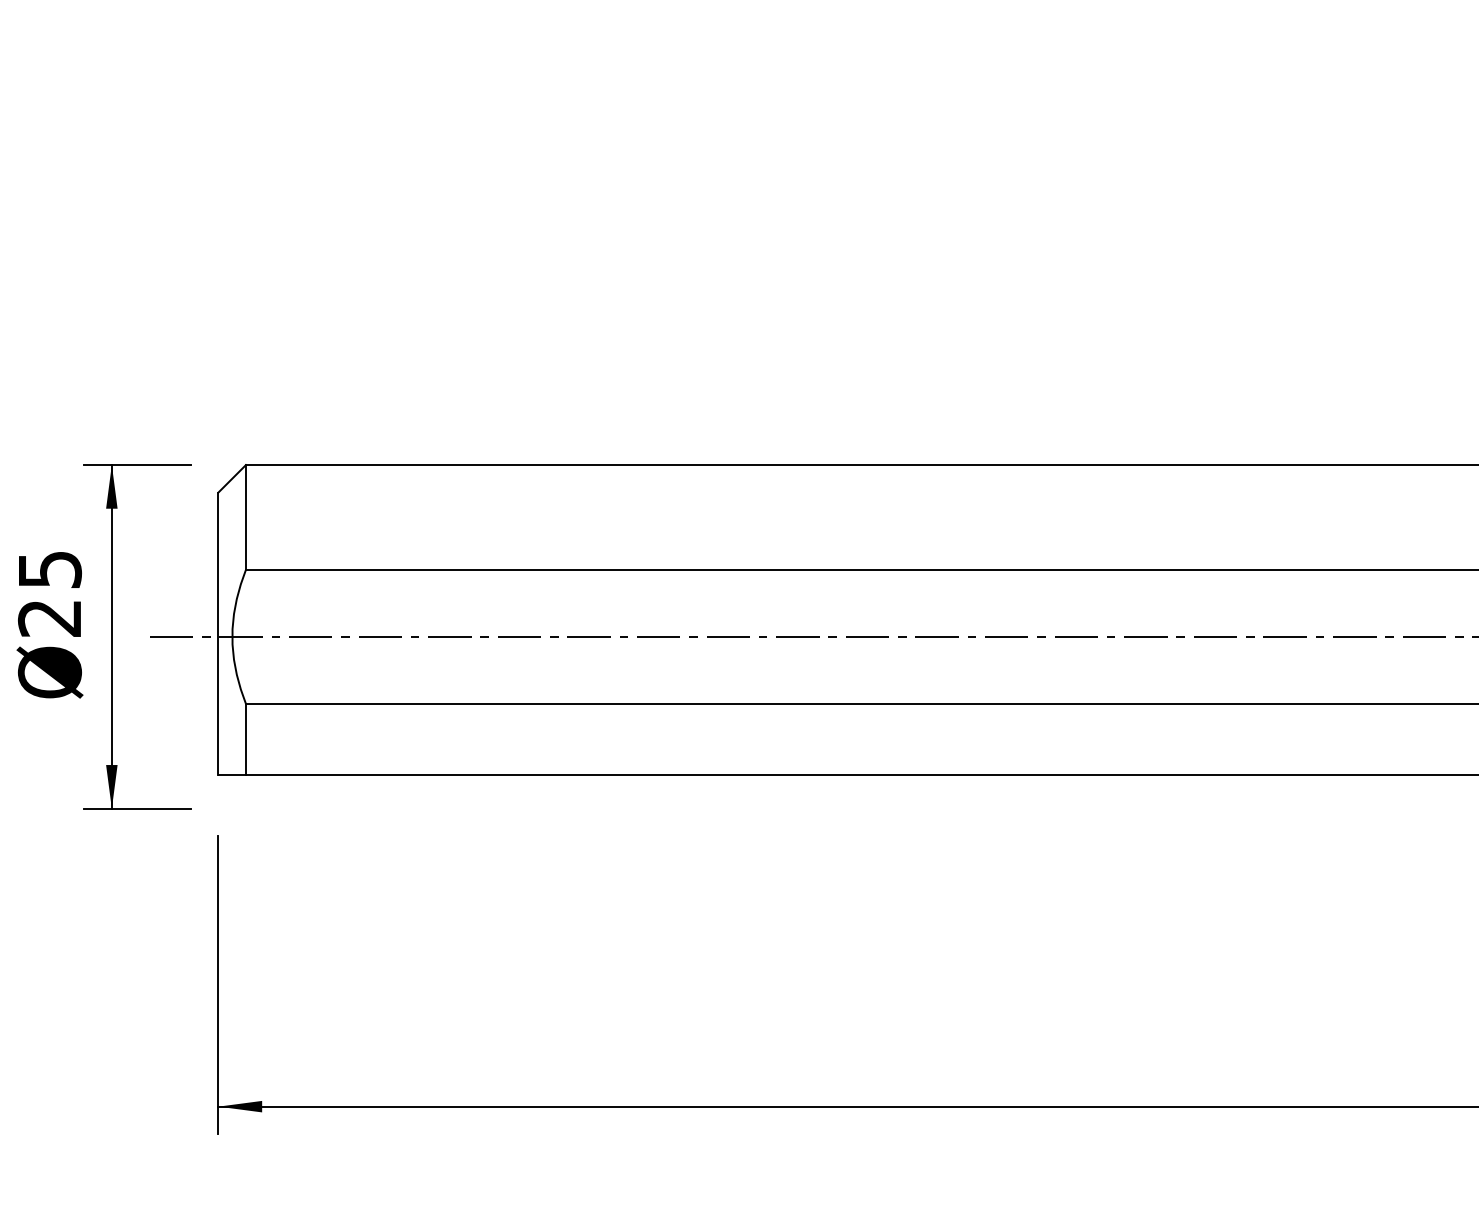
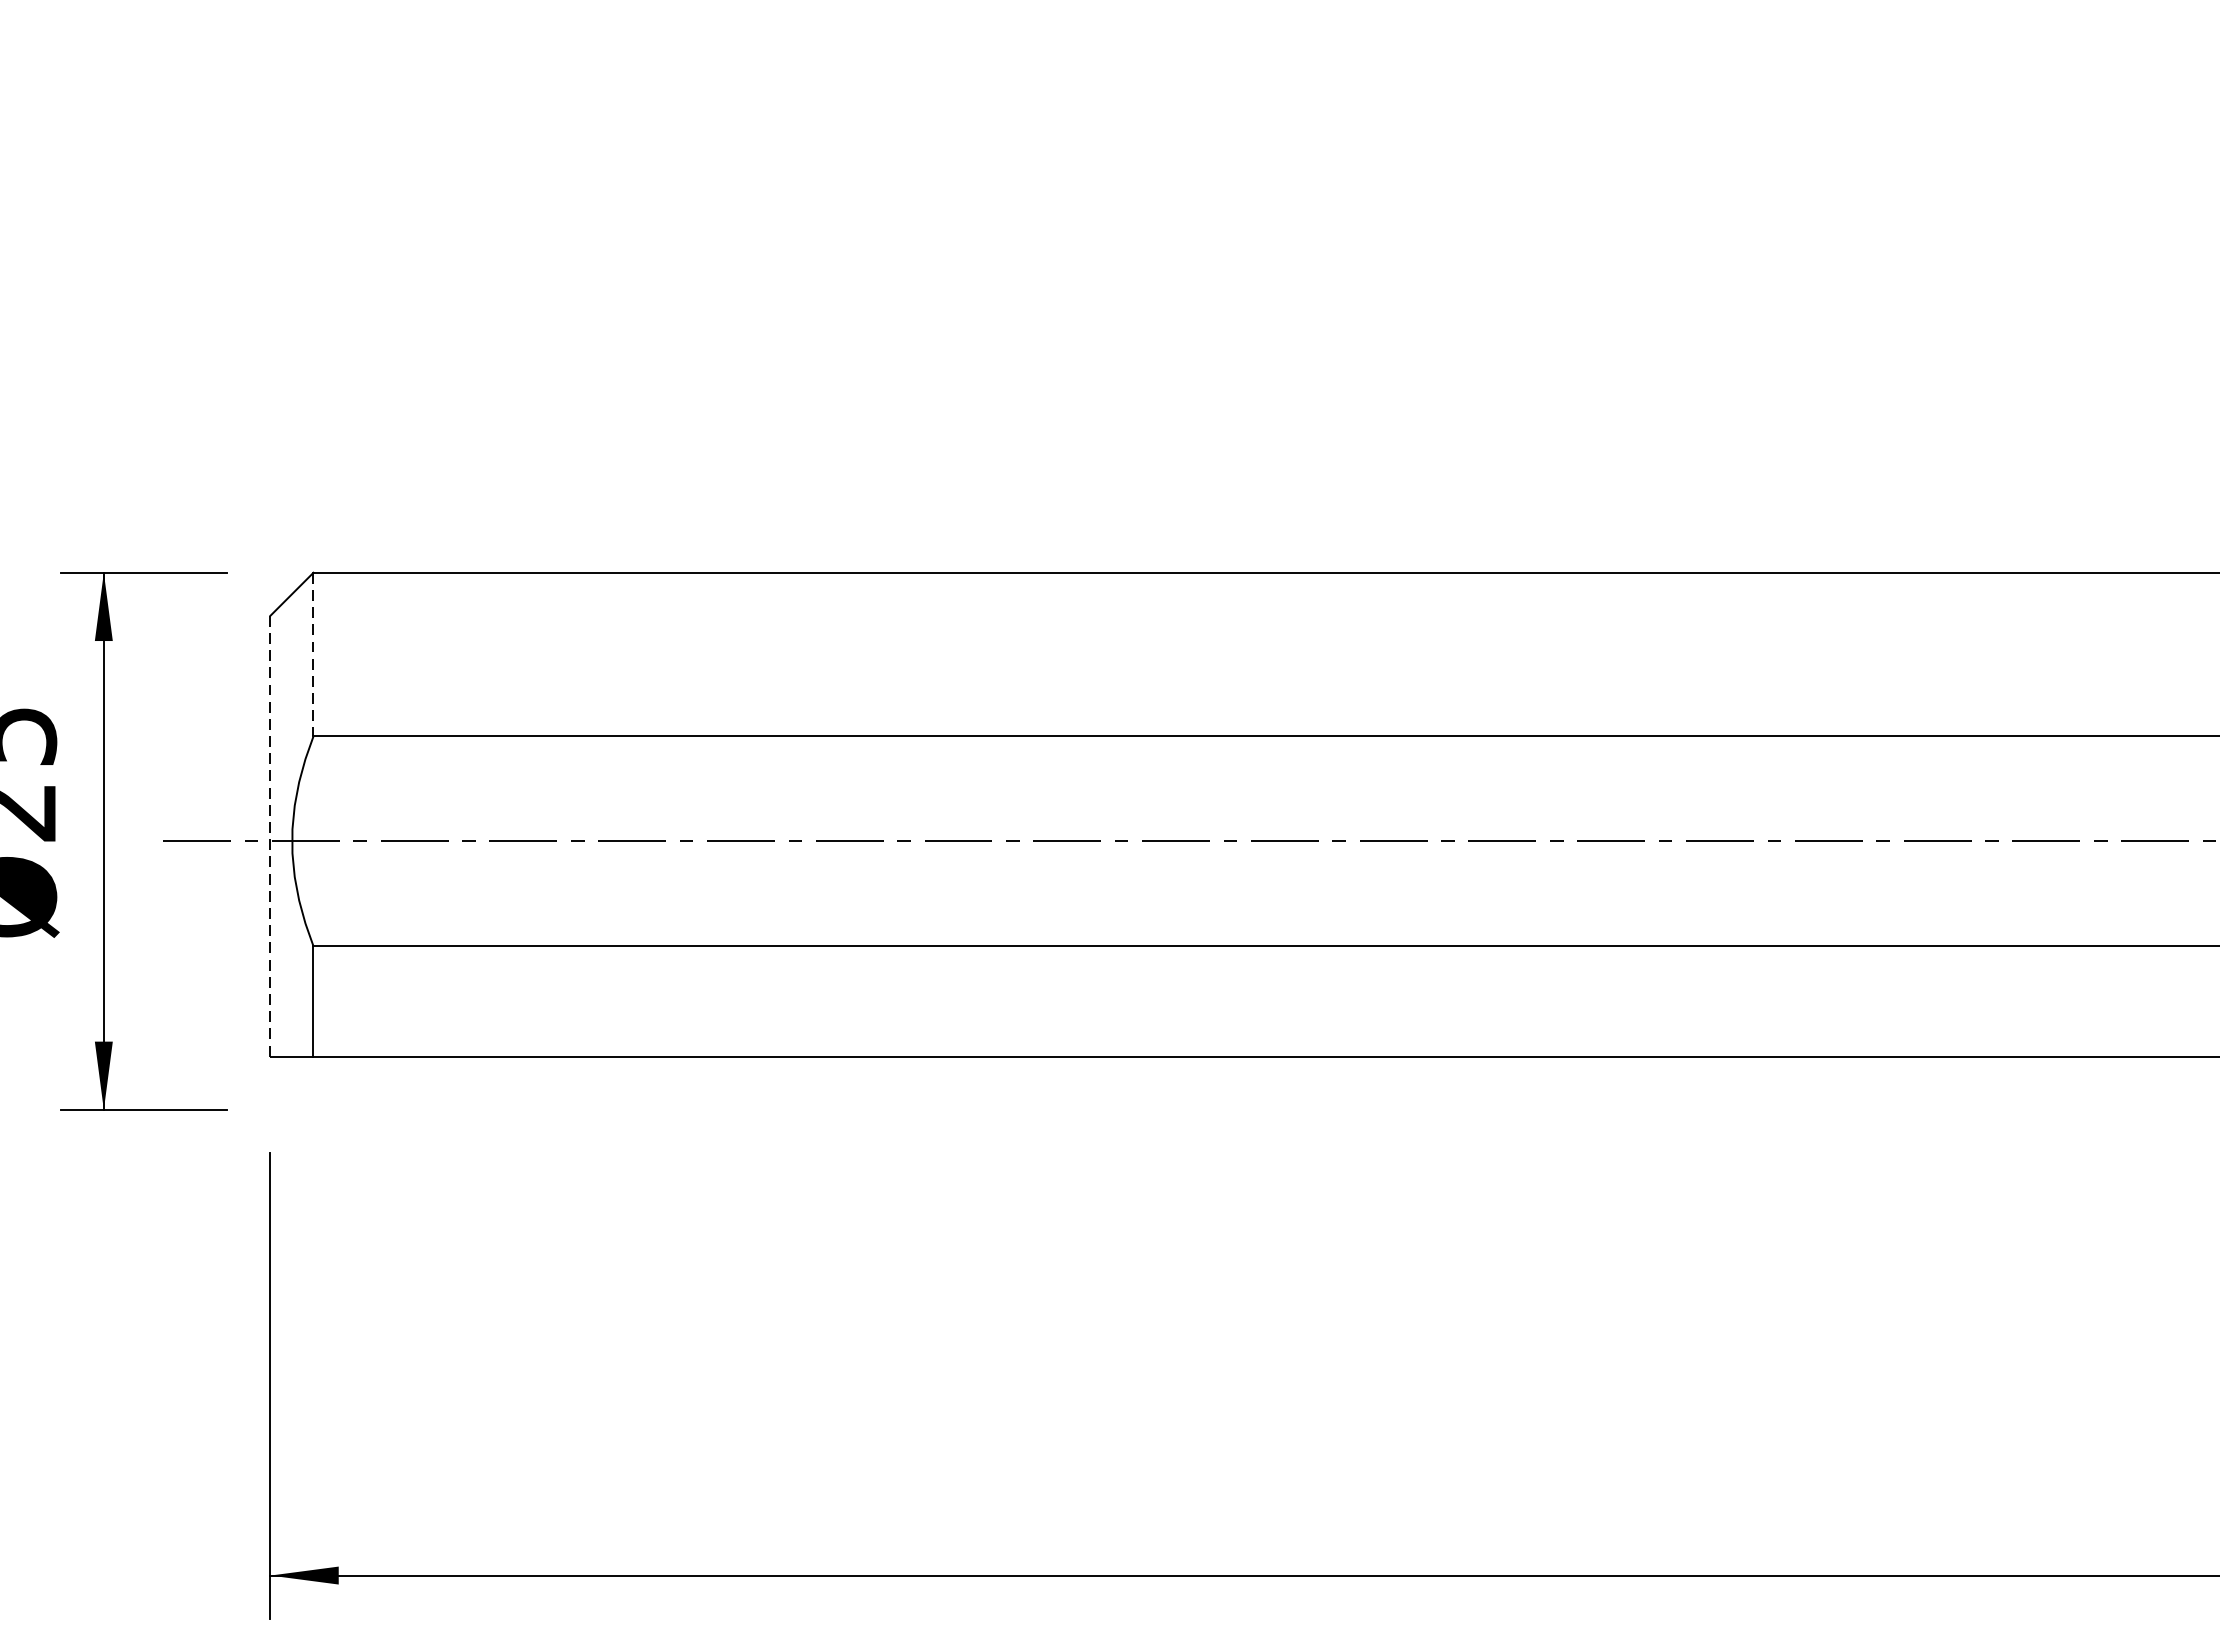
line: (245, 517) -> (312, 654), solid -> dashed
line: (218, 634) -> (270, 837), solid -> dashed

